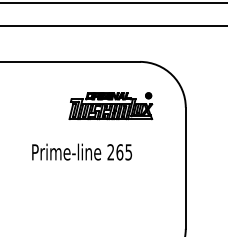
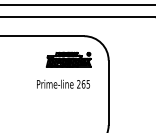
text: (82, 150) -> (63, 83), moved

